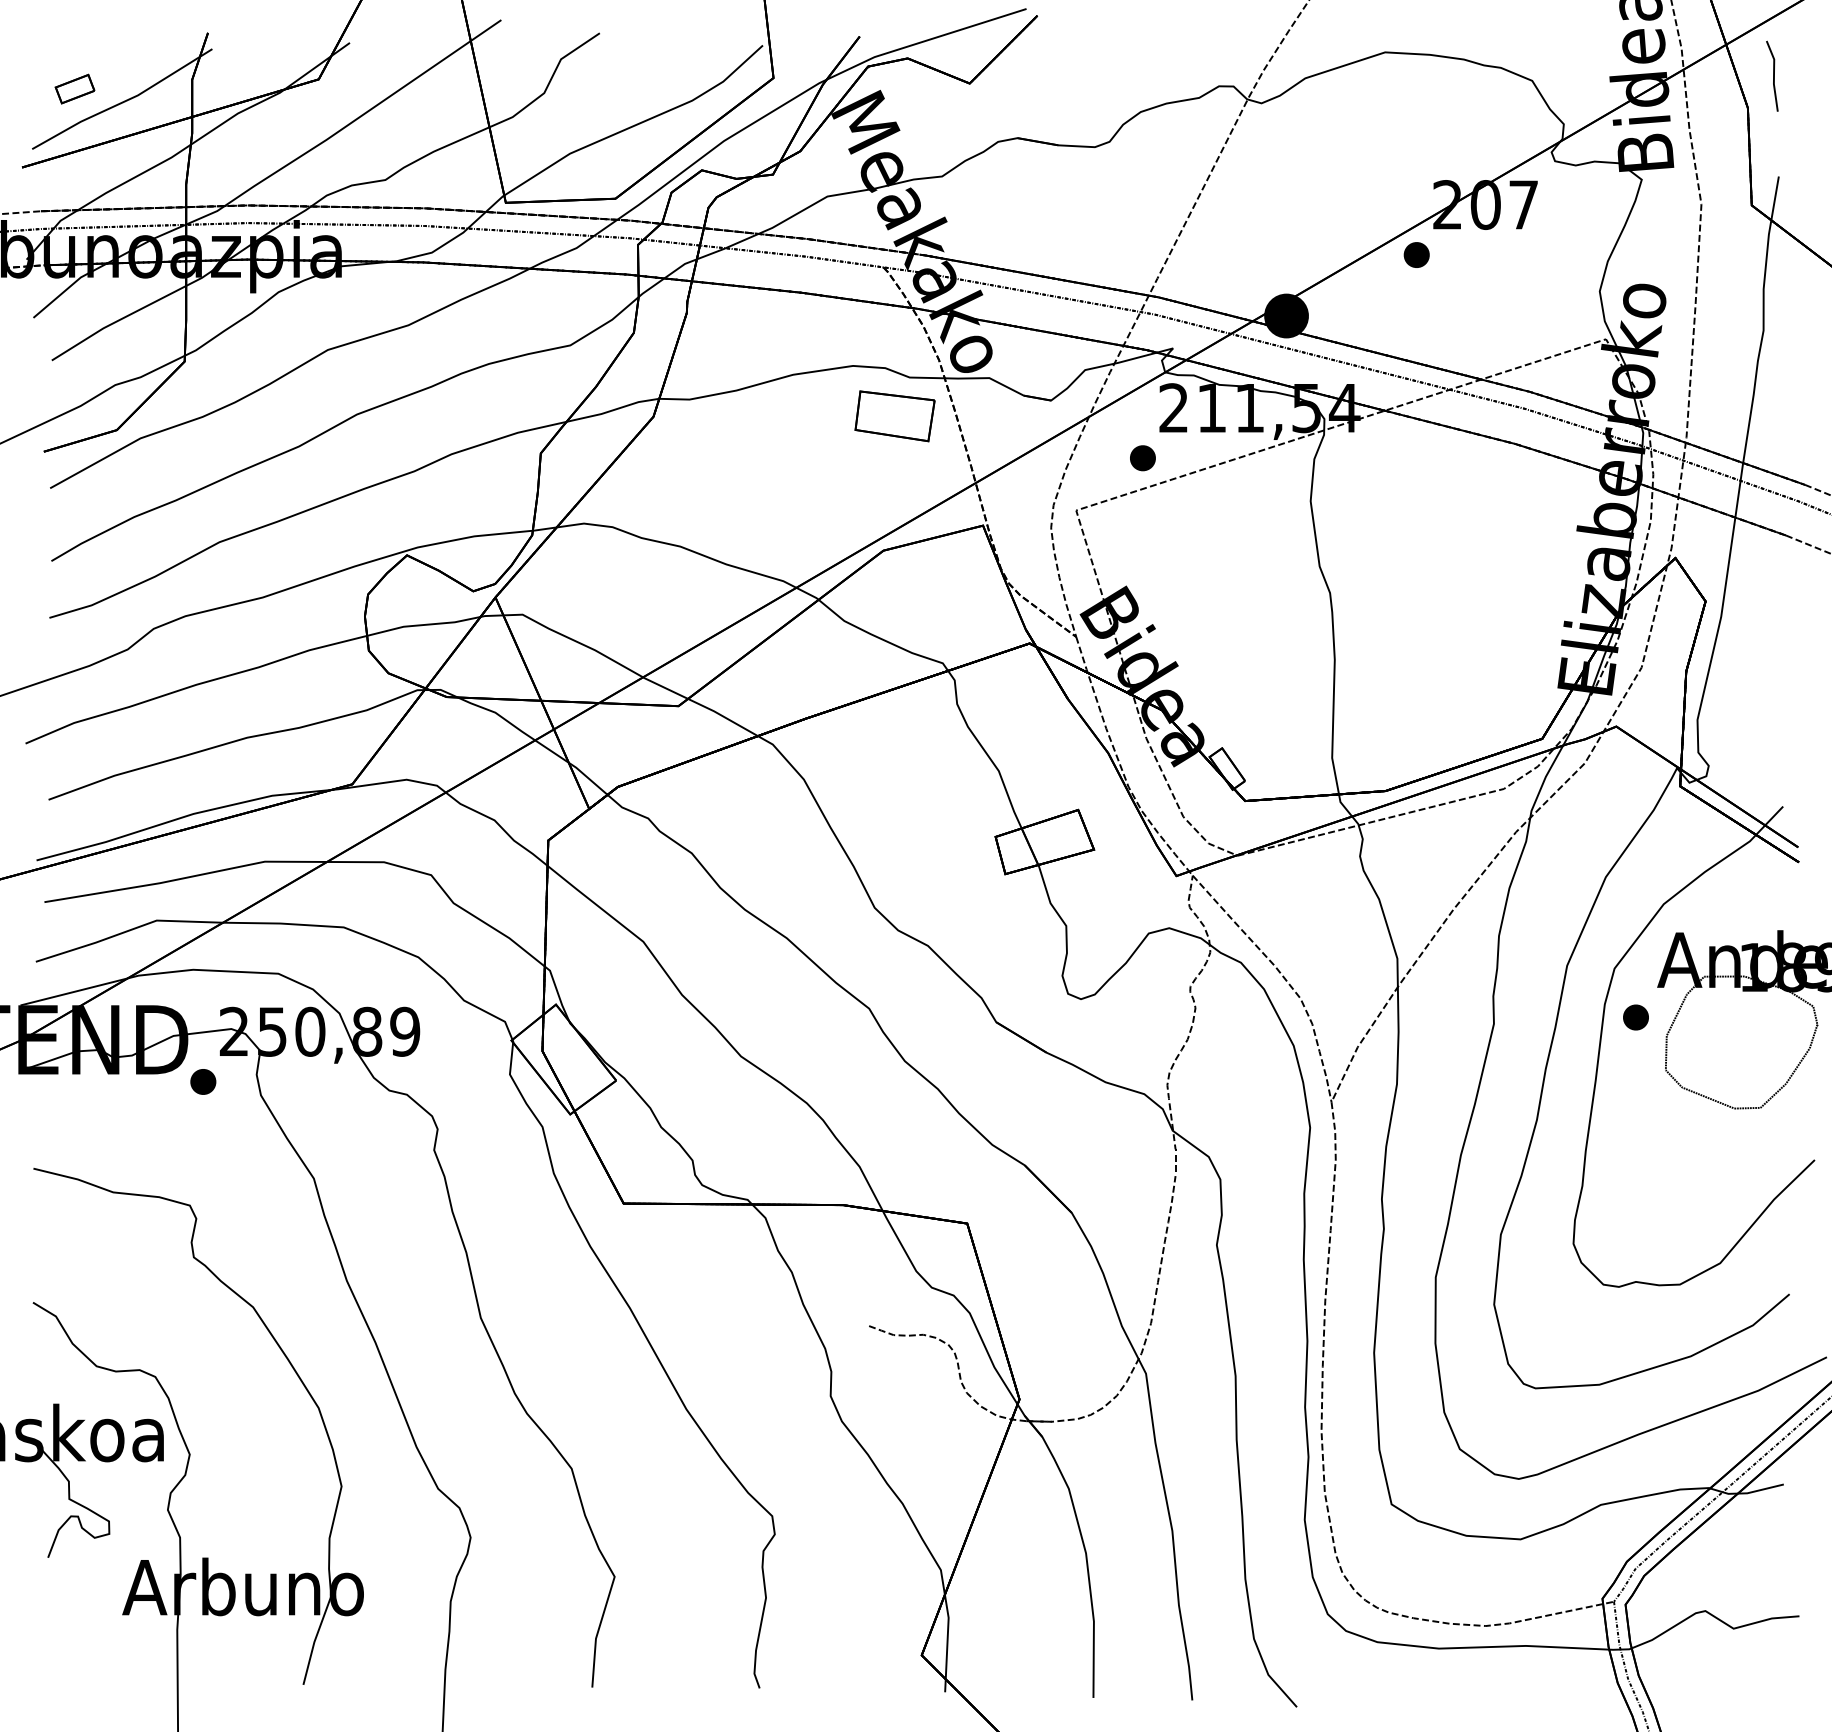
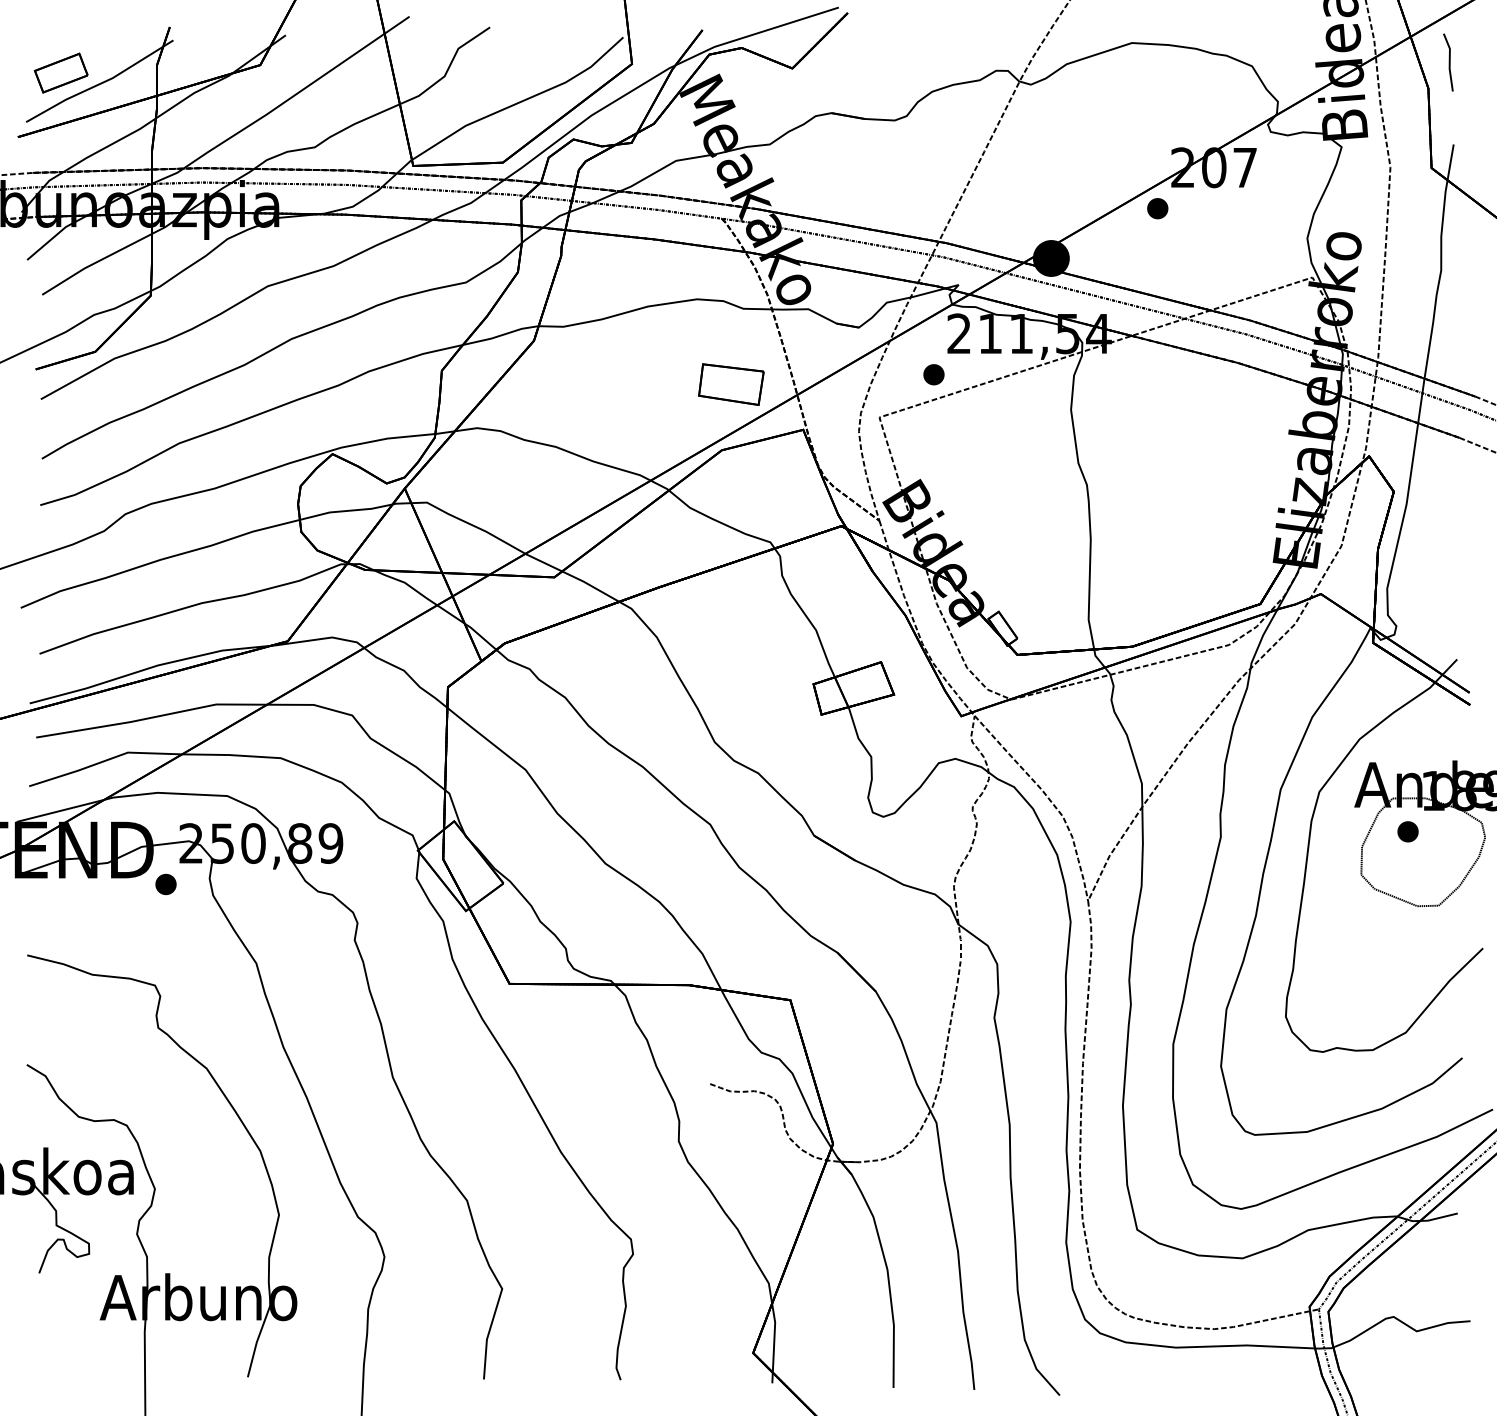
part: (74, 88) -> (60, 72), size x1.67
part: (894, 416) -> (730, 384), moved
part: (1635, 1017) -> (1407, 831), moved

